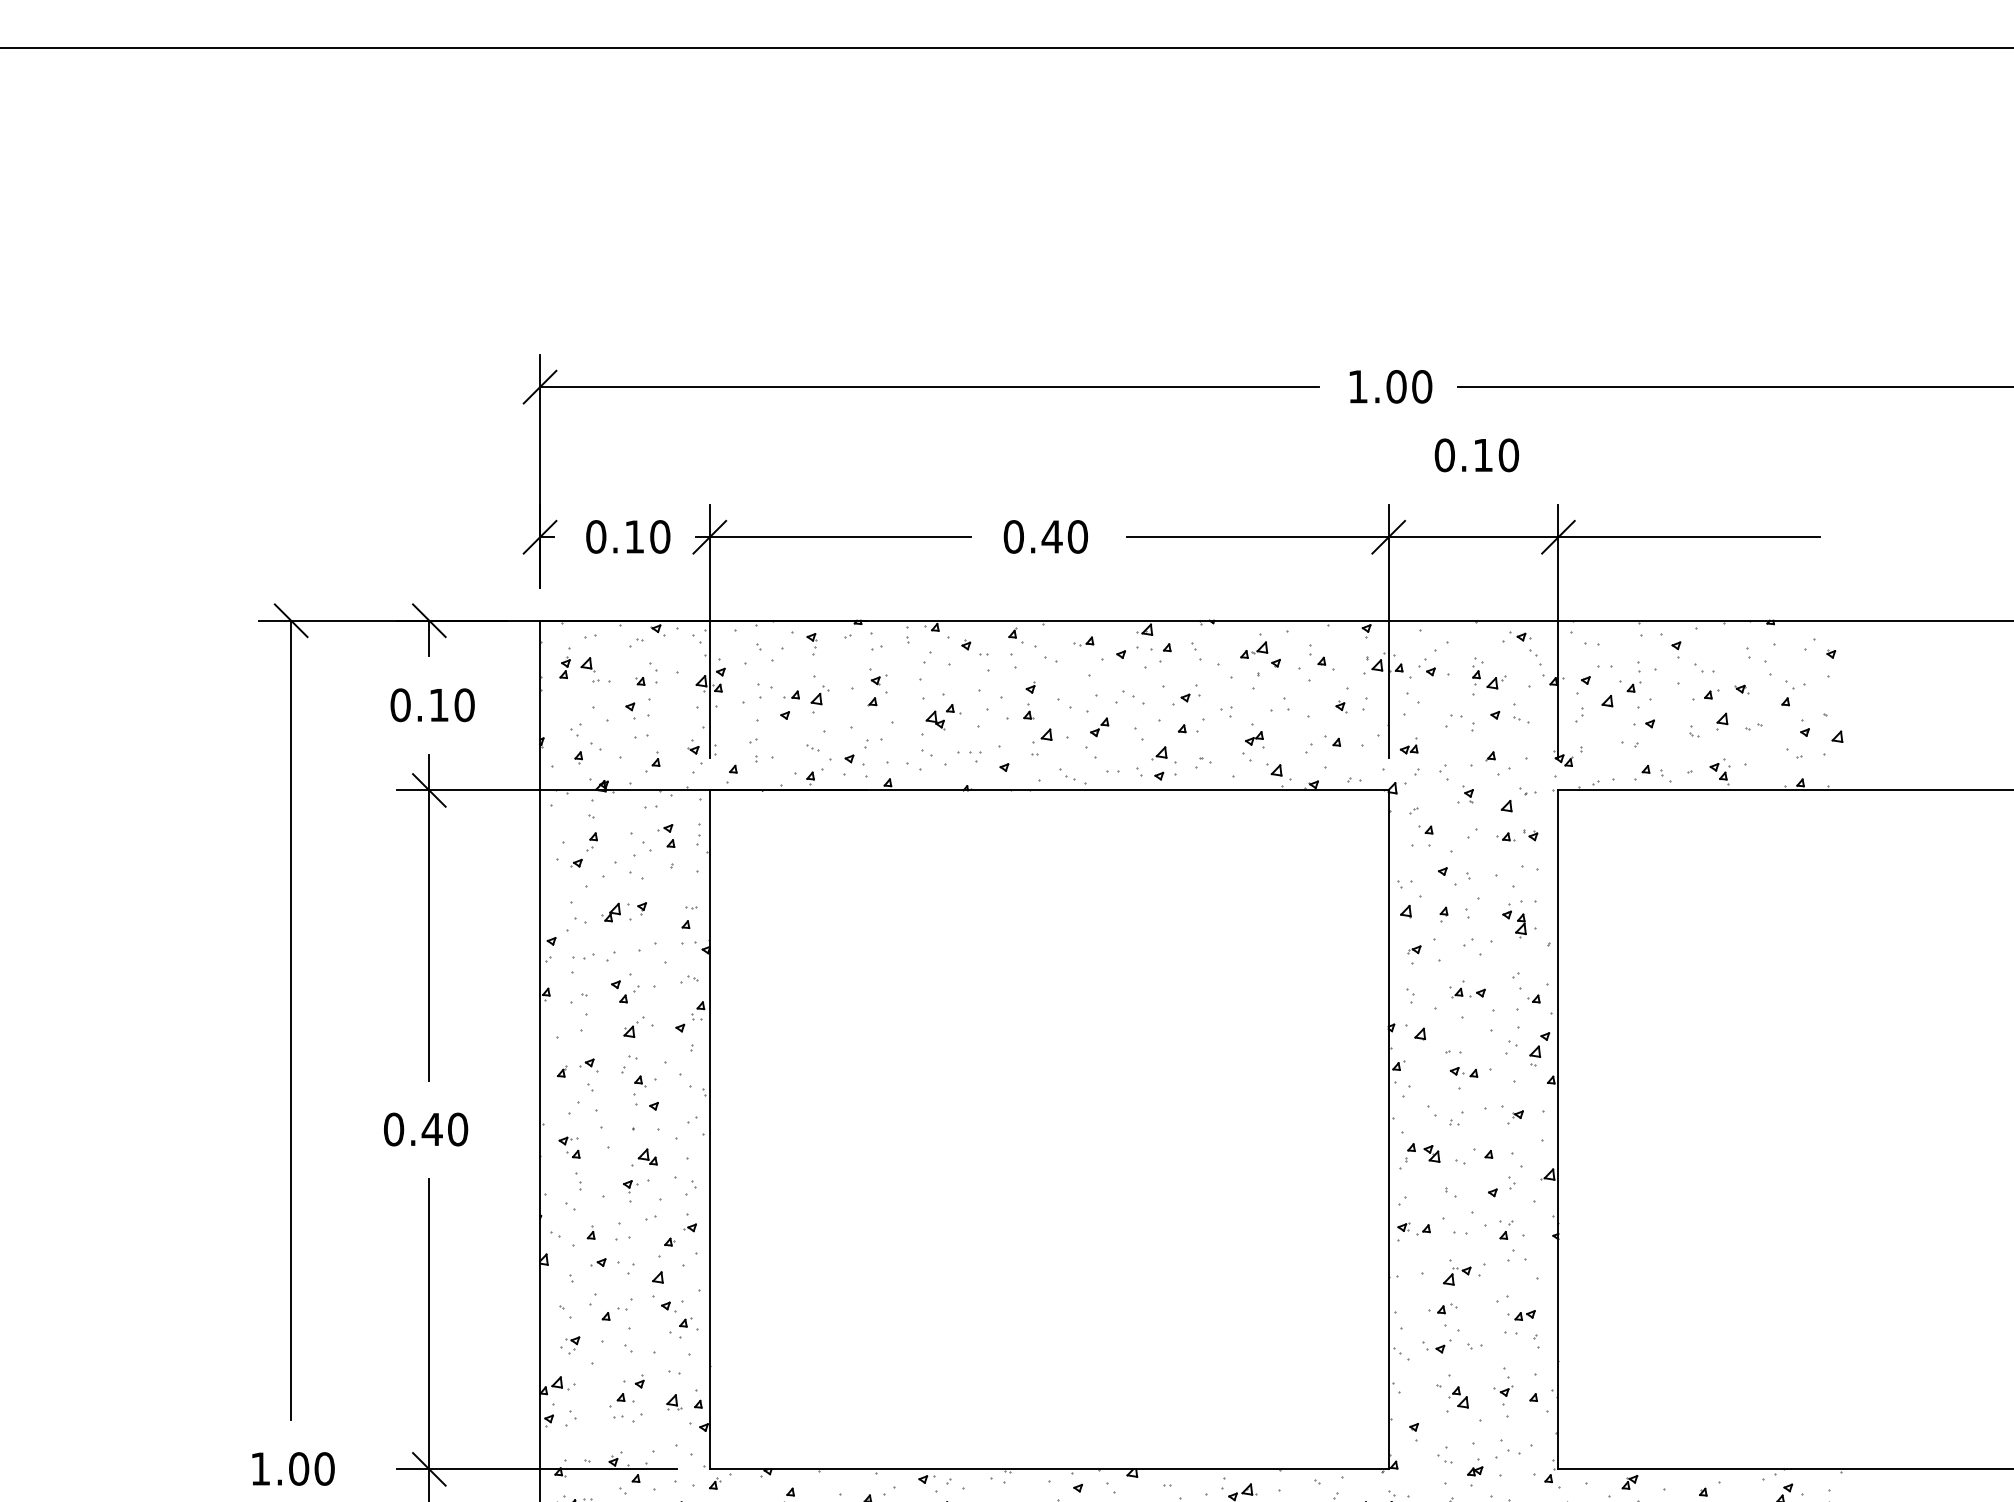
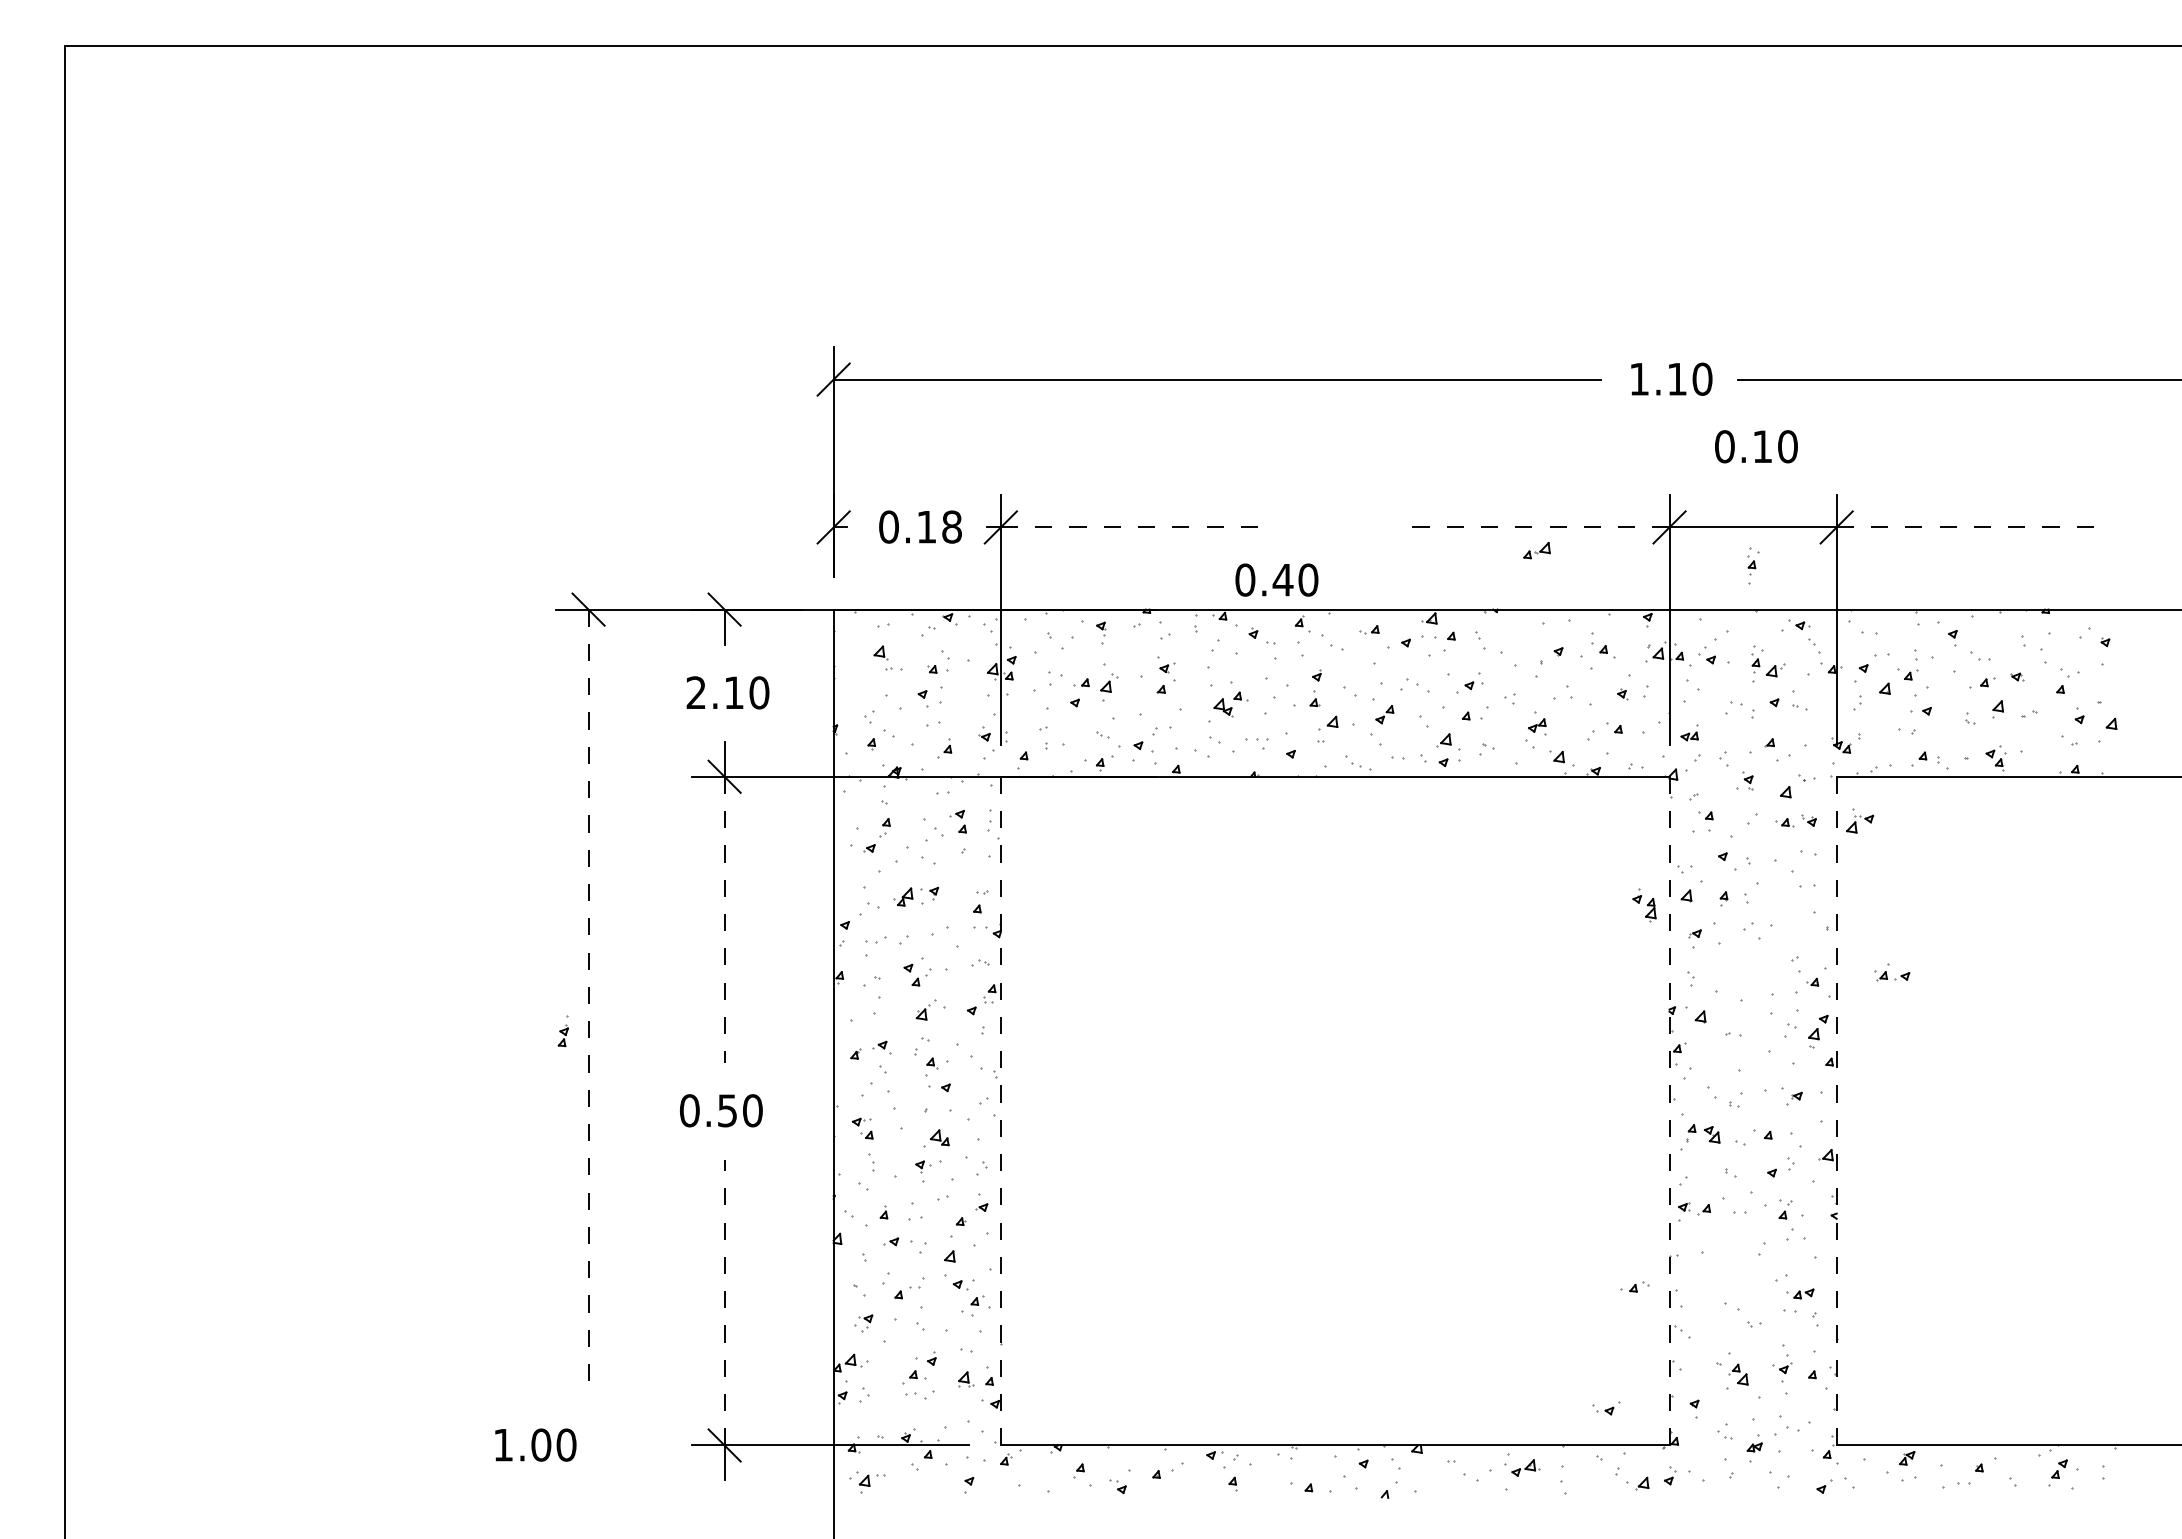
text: (1396, 386) -> (1677, 378), 1.00 -> 1.10
text: (660, 536) -> (952, 526), 0.10 -> 0.18
text: (1045, 536) -> (1276, 579), moved
line: (840, 537) -> (1129, 527), solid -> dashed
line: (1257, 537) -> (1540, 527), solid -> dashed
line: (1689, 537) -> (1965, 527), solid -> dashed
part: (1473, 575) -> (1753, 565), added
part: (1253, 650) -> (1536, 550), moved
part: (564, 663) -> (562, 1031), moved
text: (400, 704) -> (696, 692), 0.10 -> 2.10
part: (1514, 921) -> (1644, 905), moved
line: (429, 935) -> (724, 919), solid -> dashed
part: (1467, 989) -> (1892, 972), moved
line: (291, 1020) -> (588, 1003), solid -> dashed
part: (1463, 1072) -> (1743, 1054), removed
text: (432, 1129) -> (727, 1110), 0.40 -> 0.50
line: (709, 1129) -> (1000, 1110), solid -> dashed
line: (1388, 1129) -> (1669, 1110), solid -> dashed
line: (1558, 1129) -> (1836, 1110), solid -> dashed
part: (1456, 1272) -> (1859, 820), moved
part: (1442, 1307) -> (1634, 1286), moved
line: (429, 1324) -> (724, 1302), solid -> dashed
part: (1437, 1346) -> (1606, 1408), moved
text: (293, 1468) -> (535, 1444), moved

